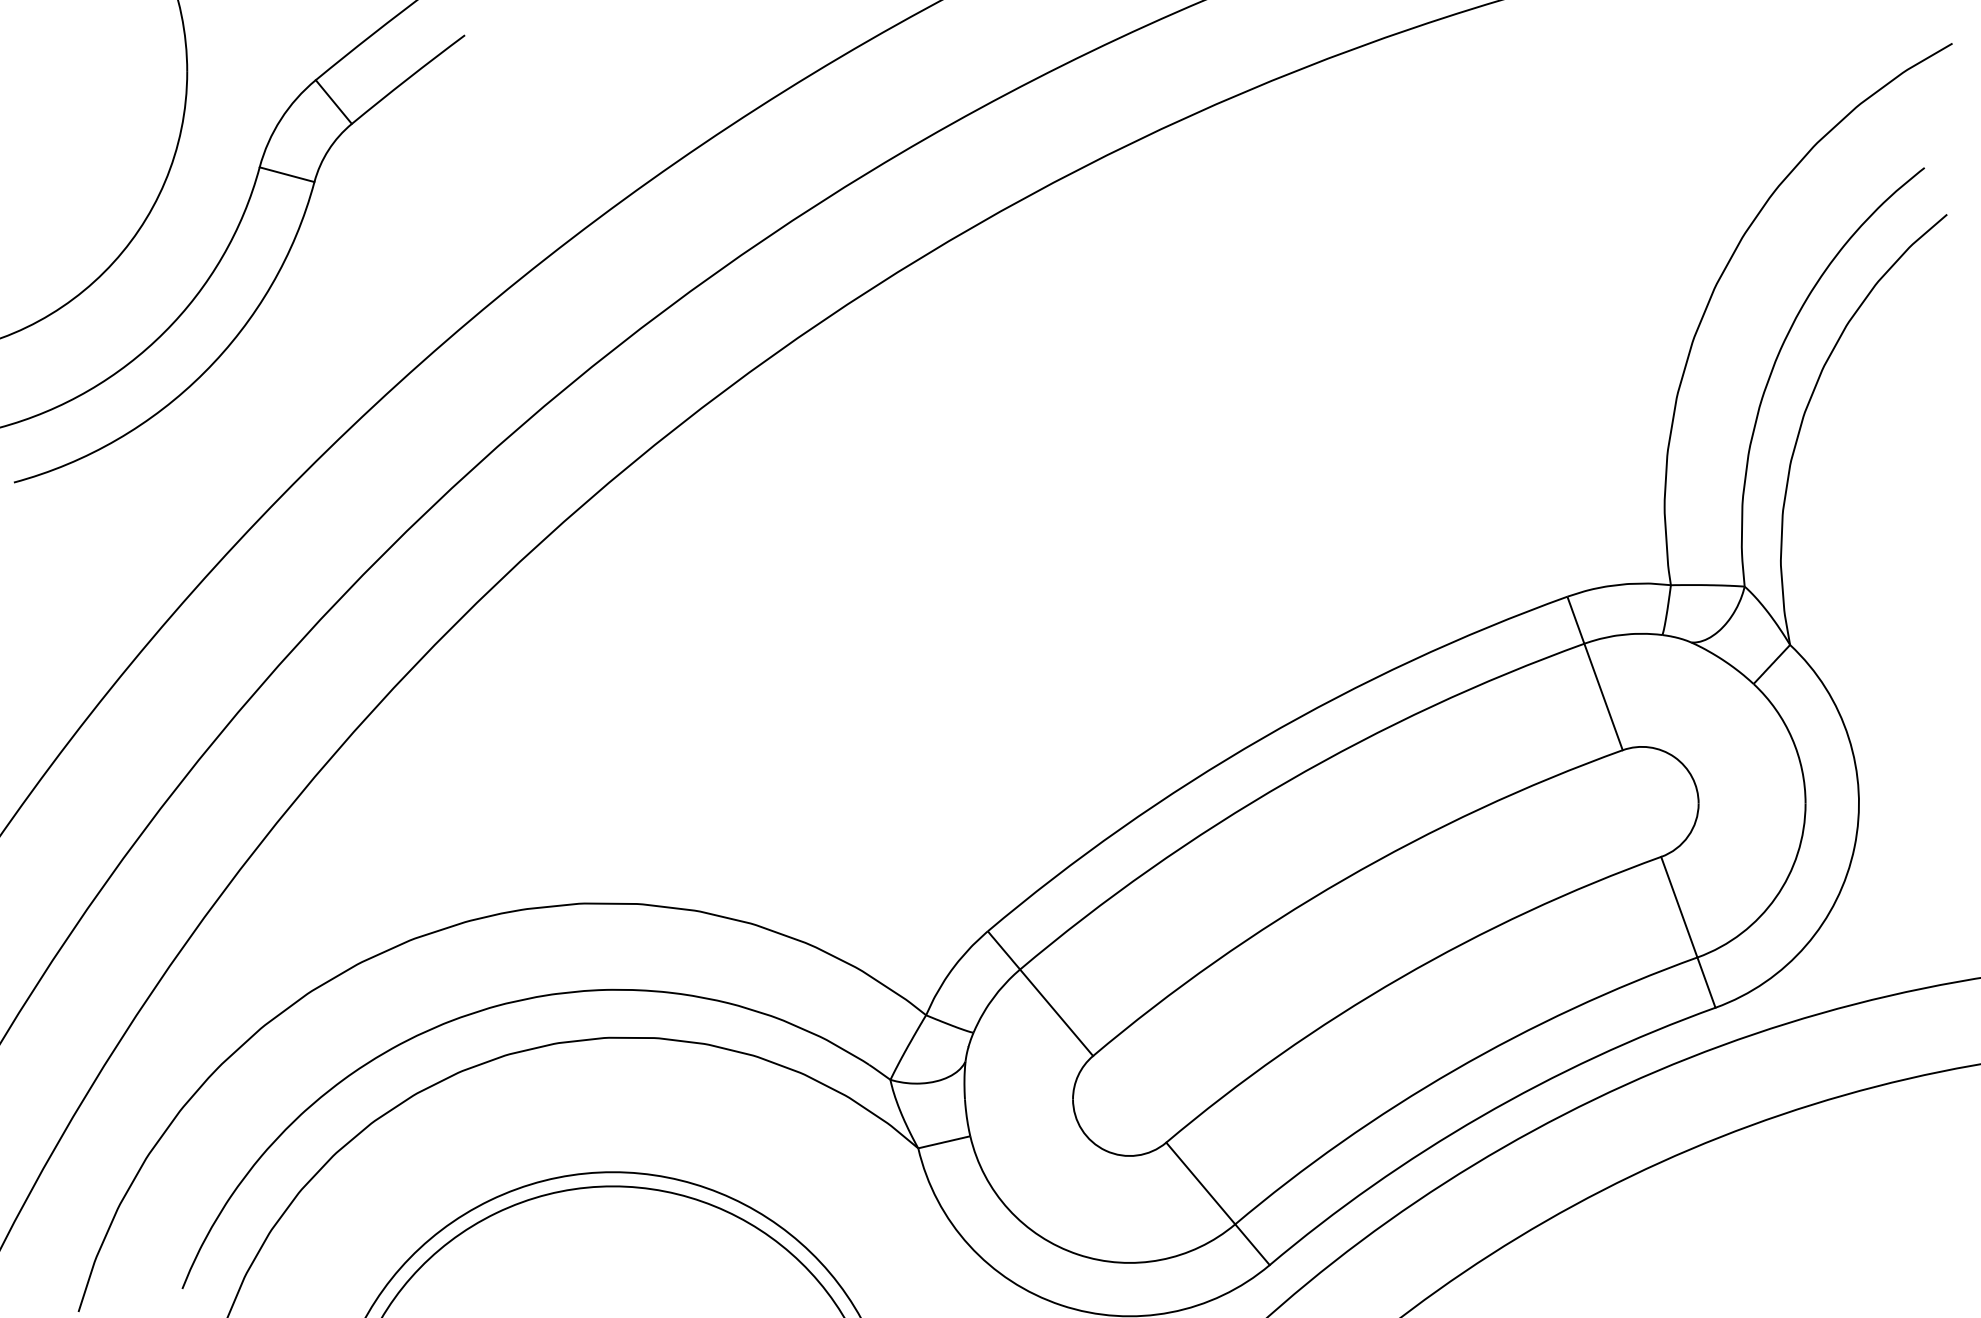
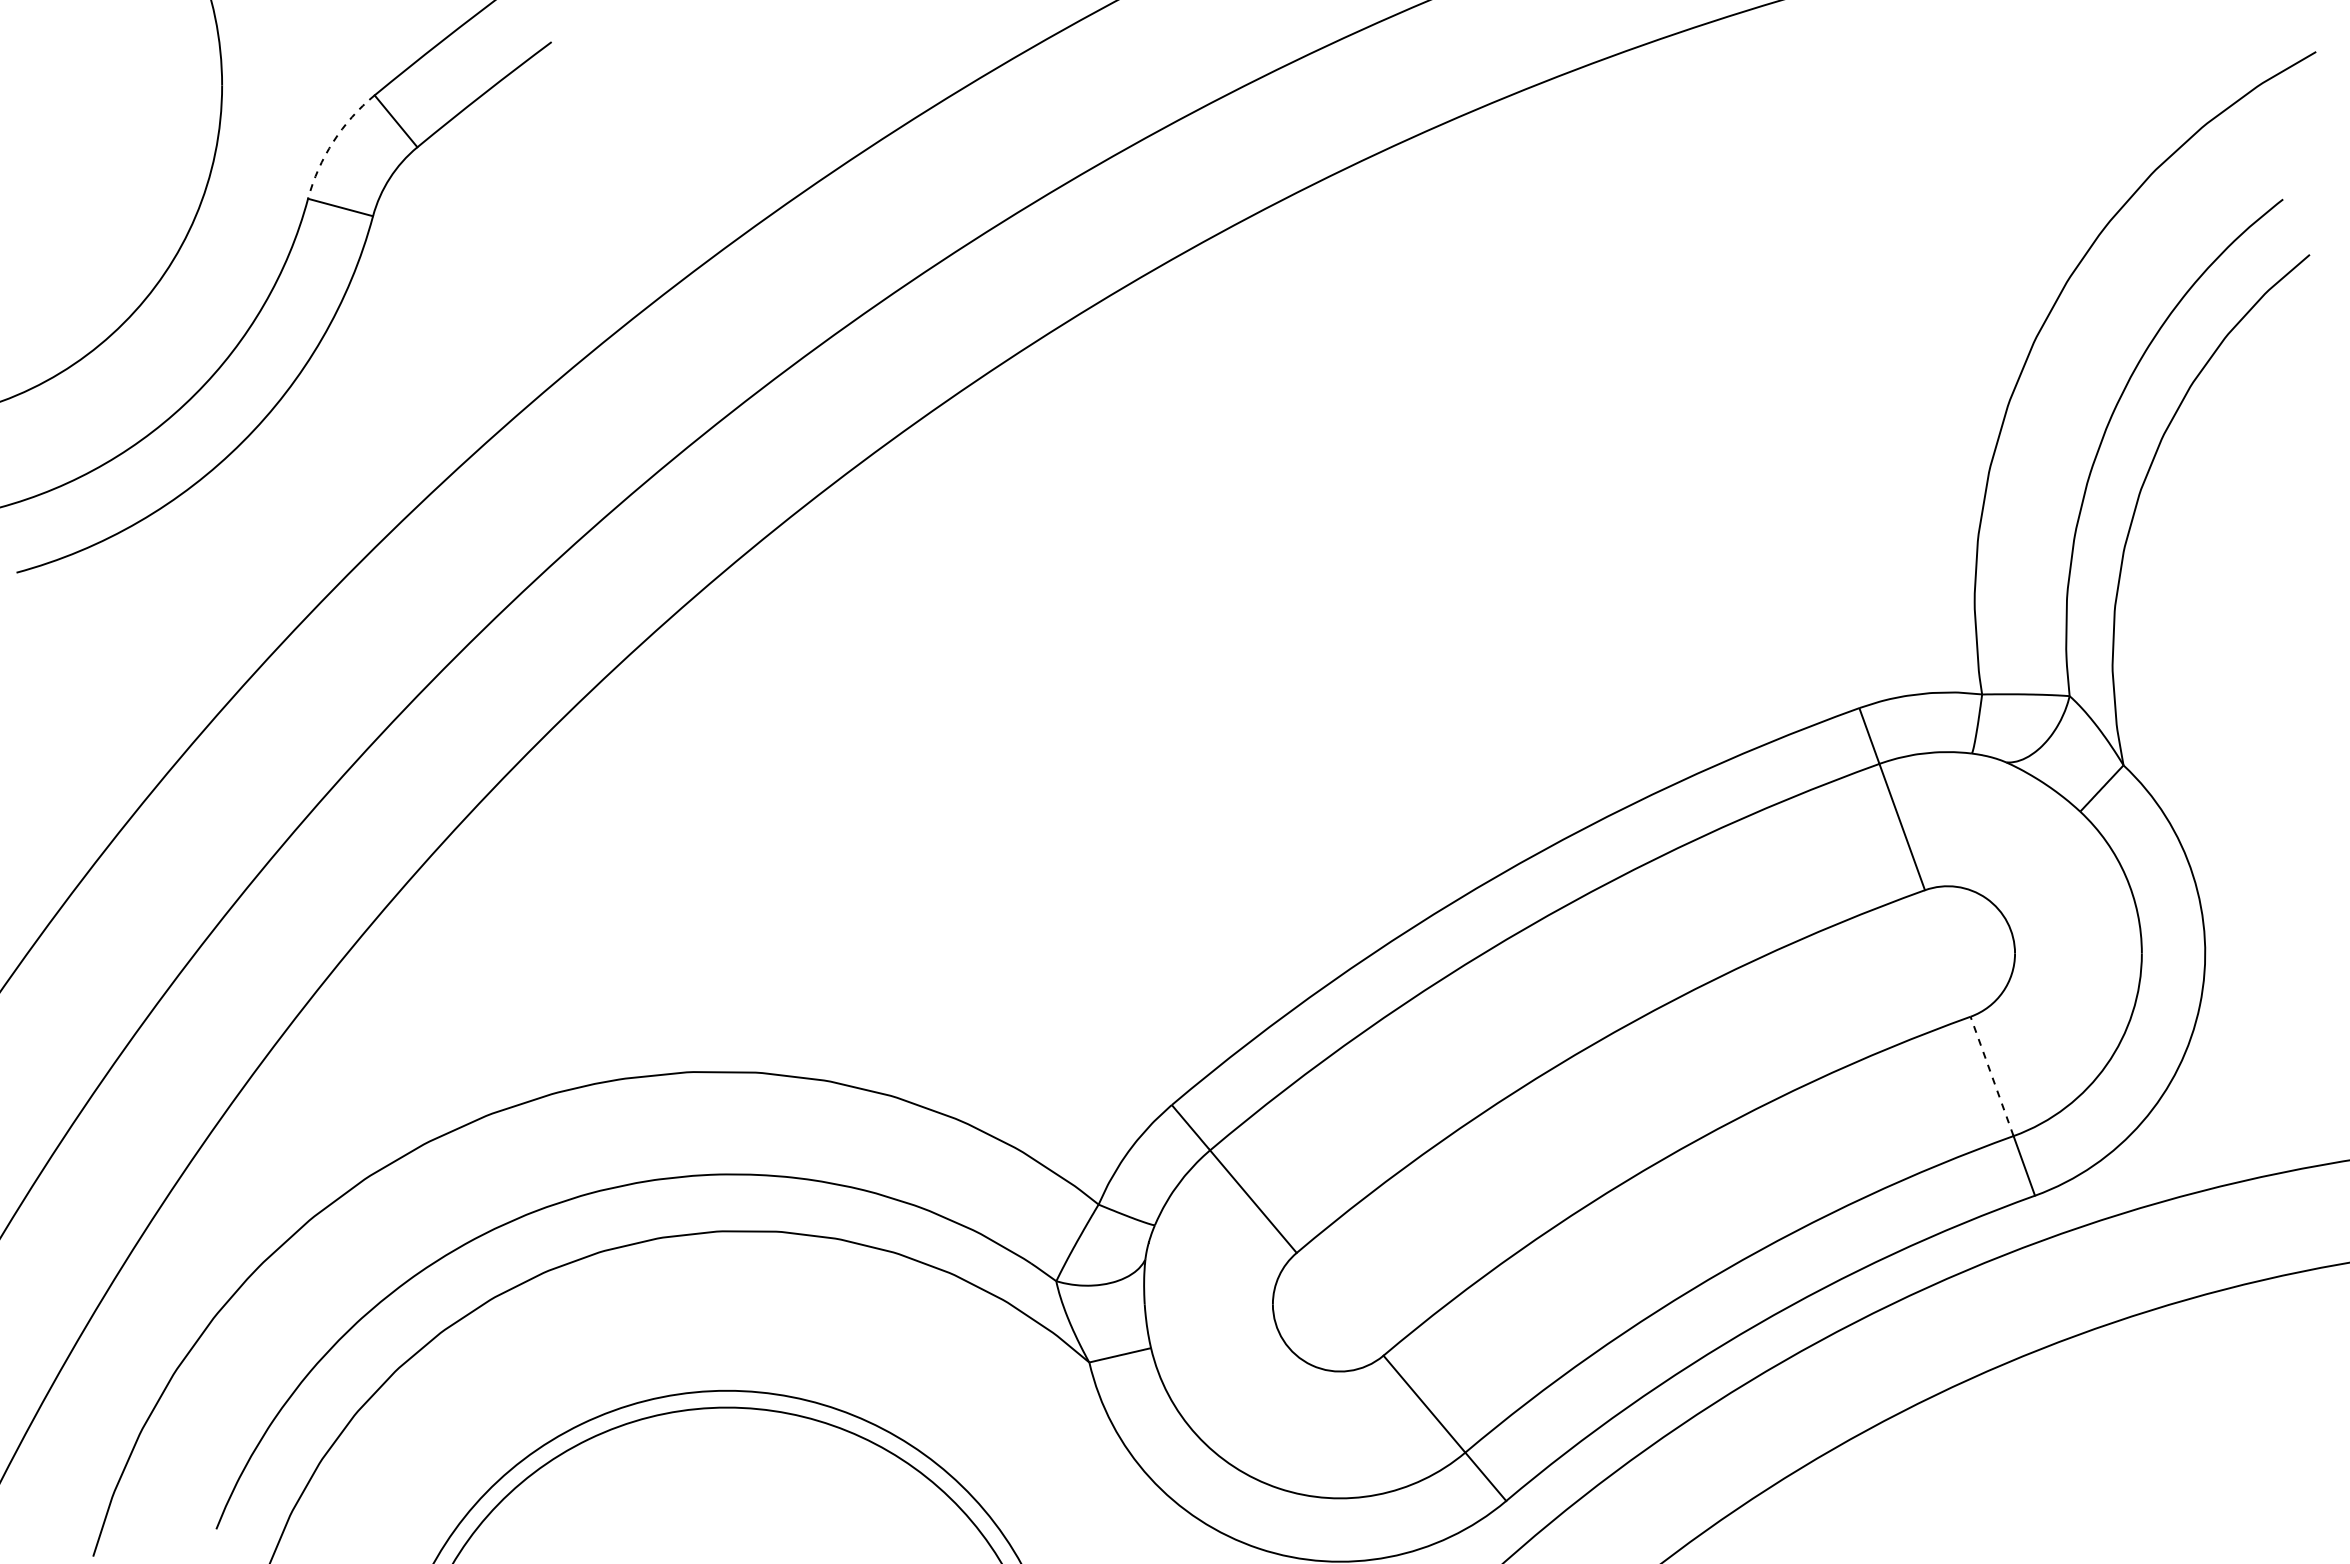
arc: (281, 119) -> (333, 141), solid -> dashed
line: (1678, 906) -> (1991, 1075), solid -> dashed

